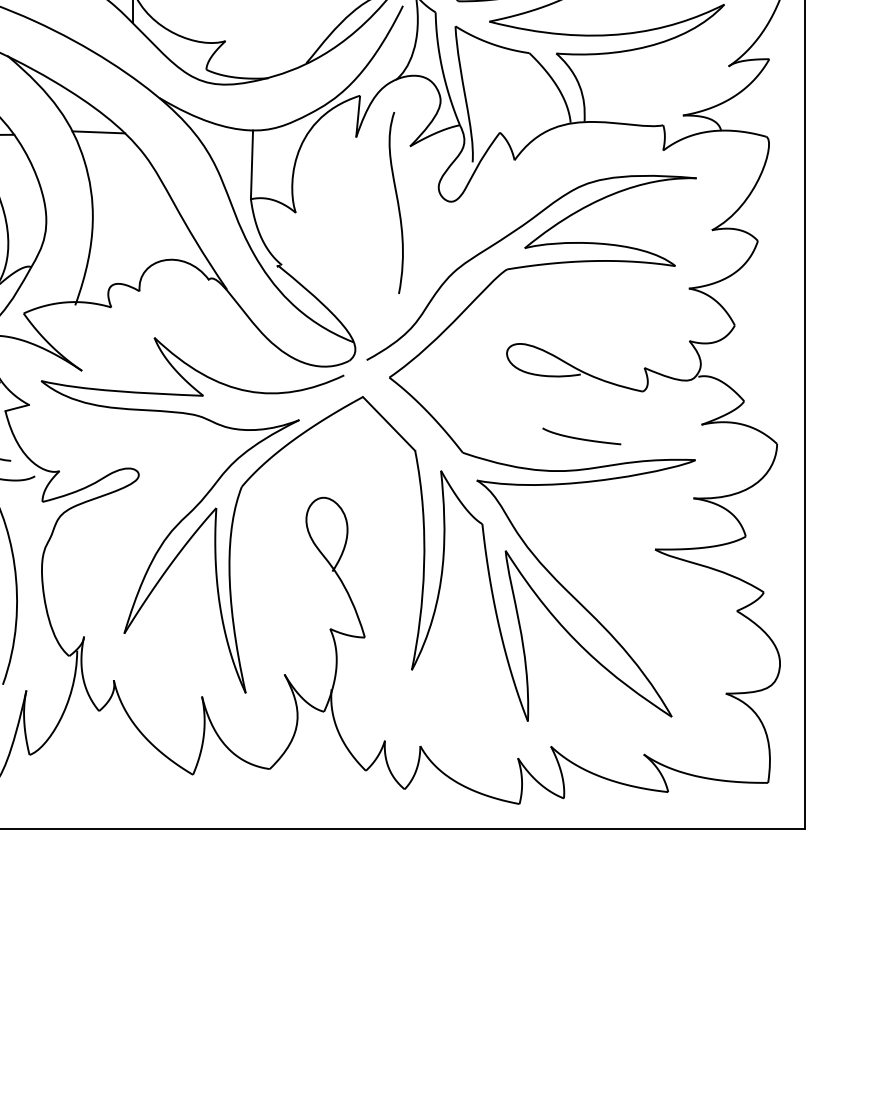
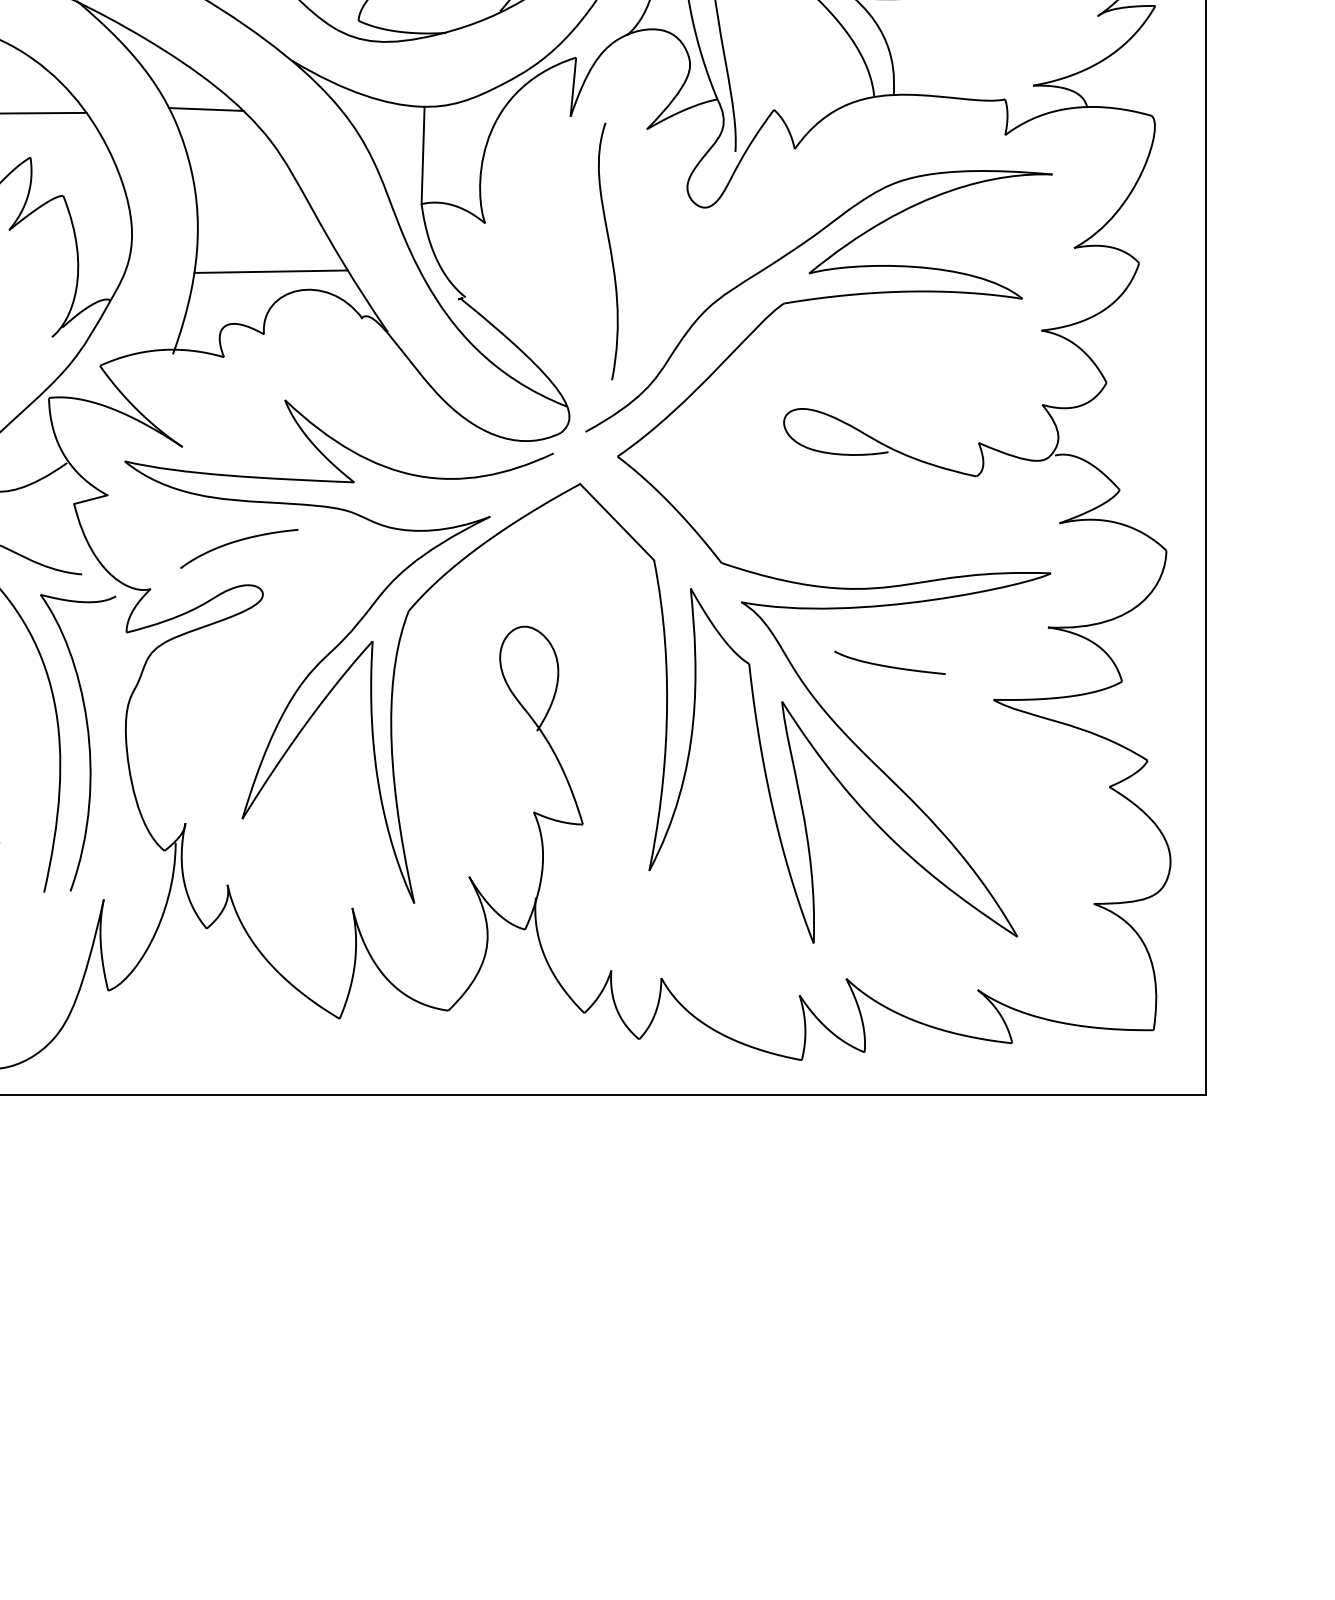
curve: (397, 202) -> (609, 250), moved
line: (144, 246) -> (270, 271), added
curve: (120, 438) -> (236, 542), added
curve: (580, 438) -> (888, 665), moved

